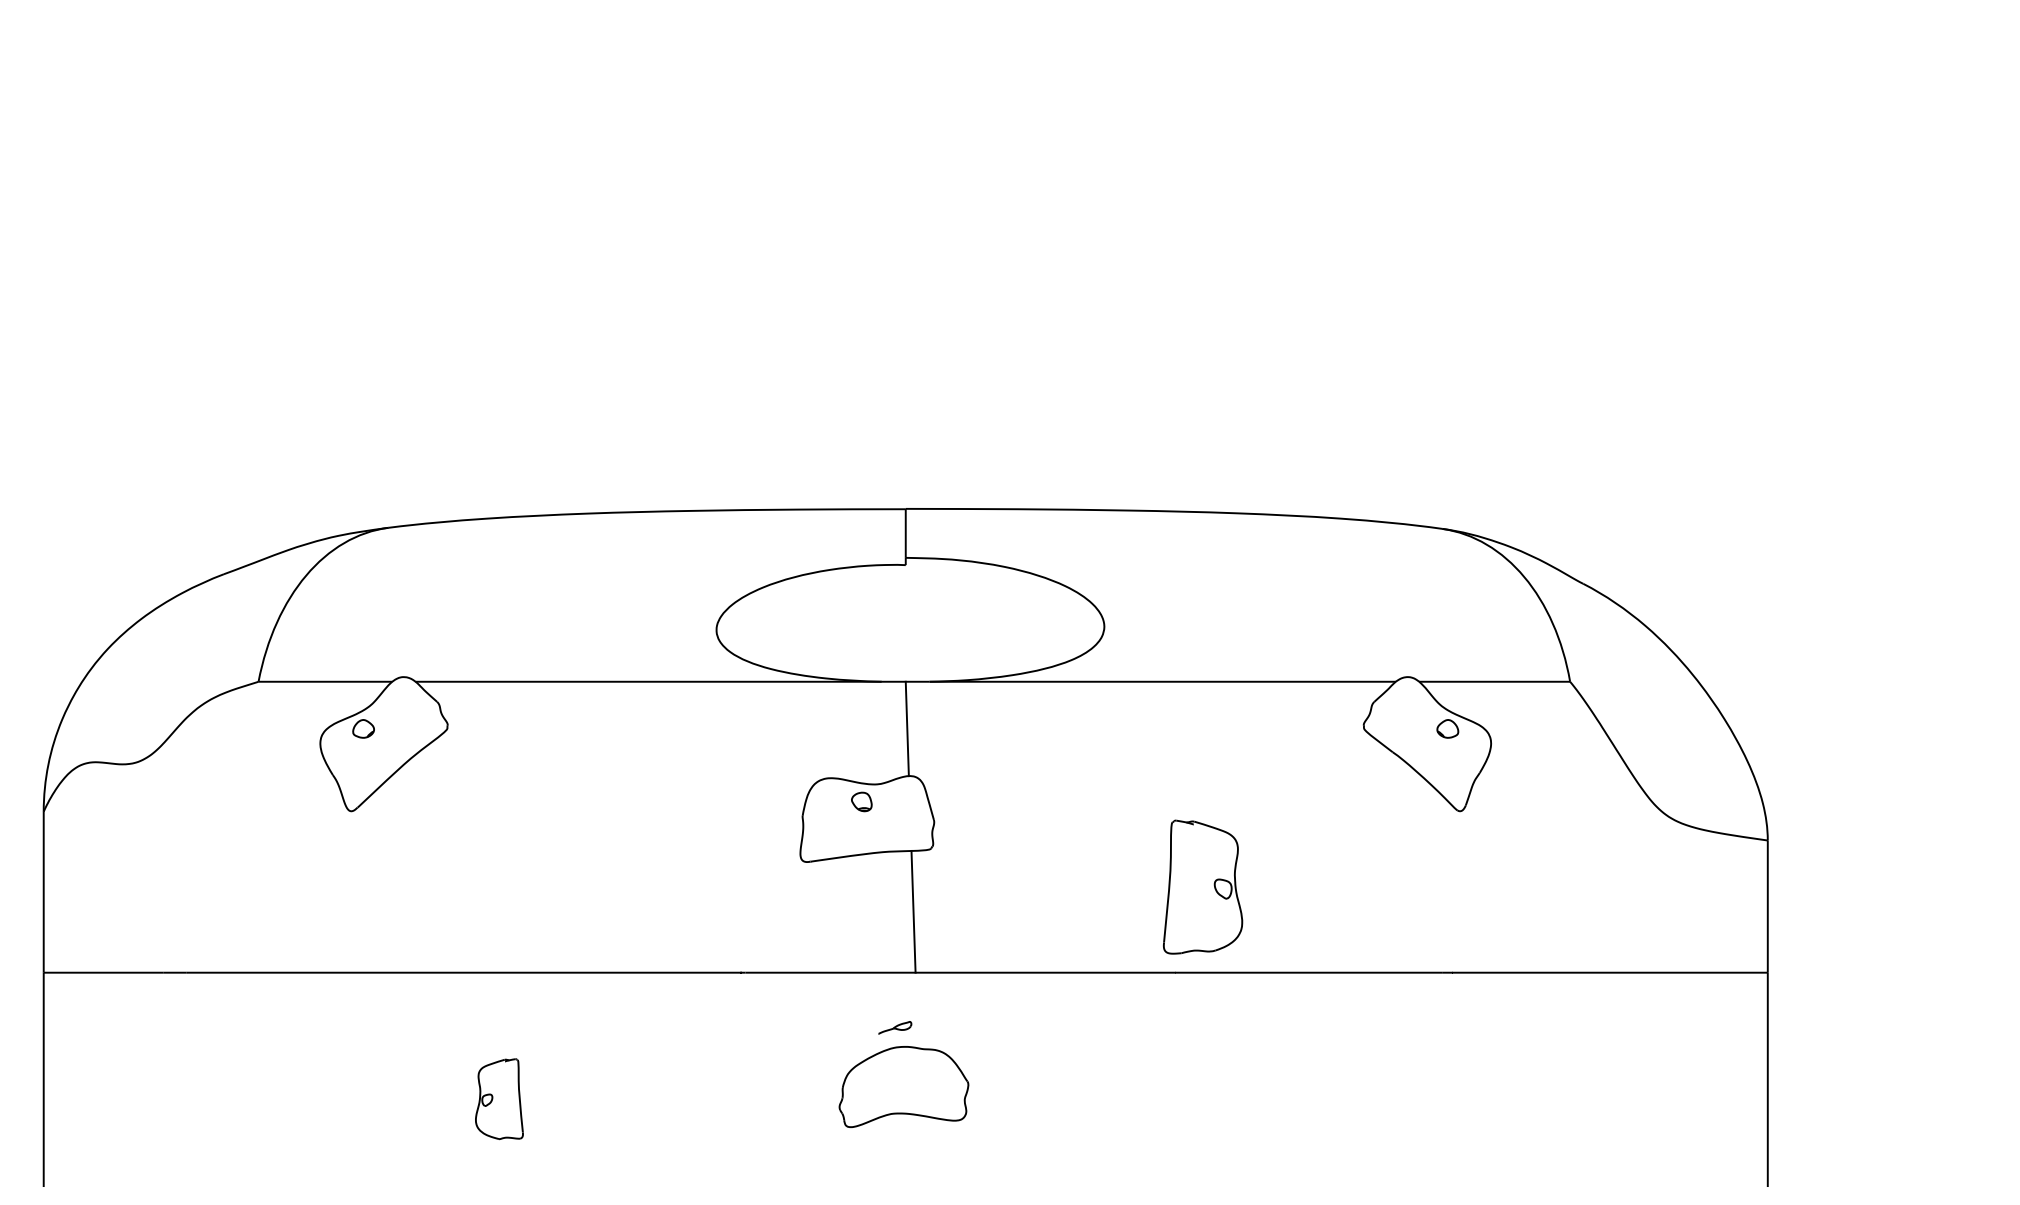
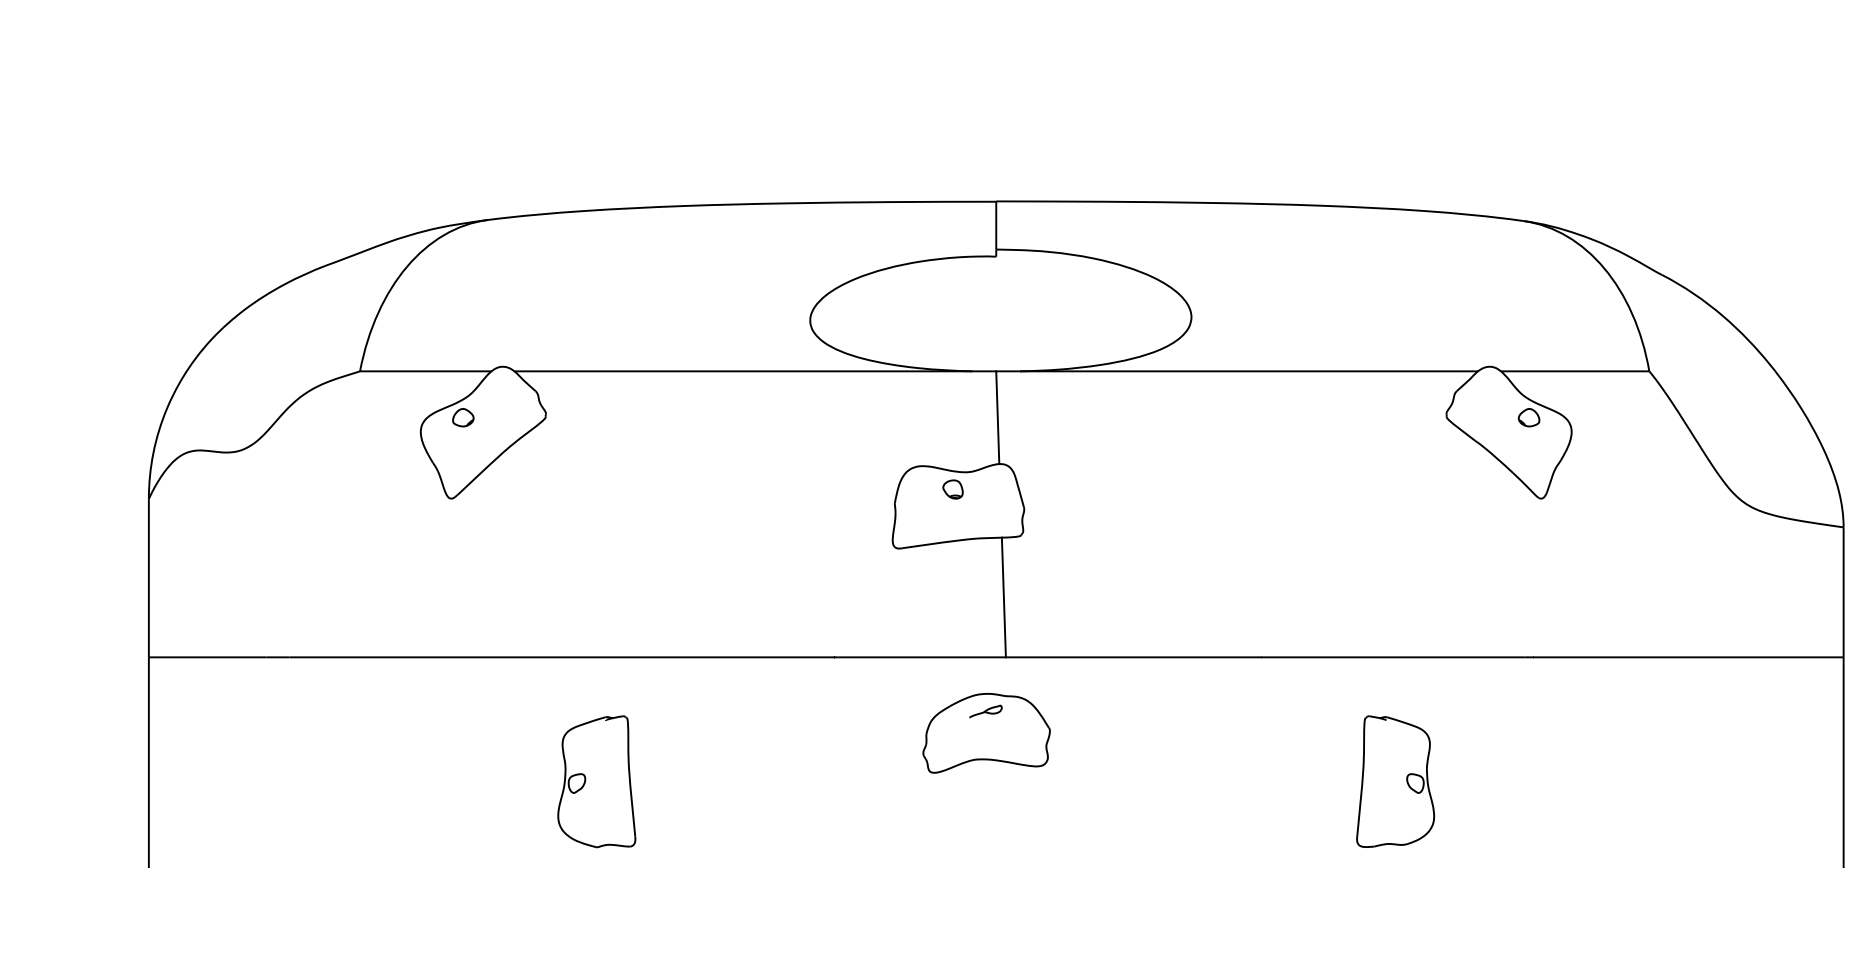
part: (1203, 886) -> (1396, 780), moved
part: (903, 1086) -> (986, 732), moved
part: (499, 1098) -> (596, 780), size x1.67

